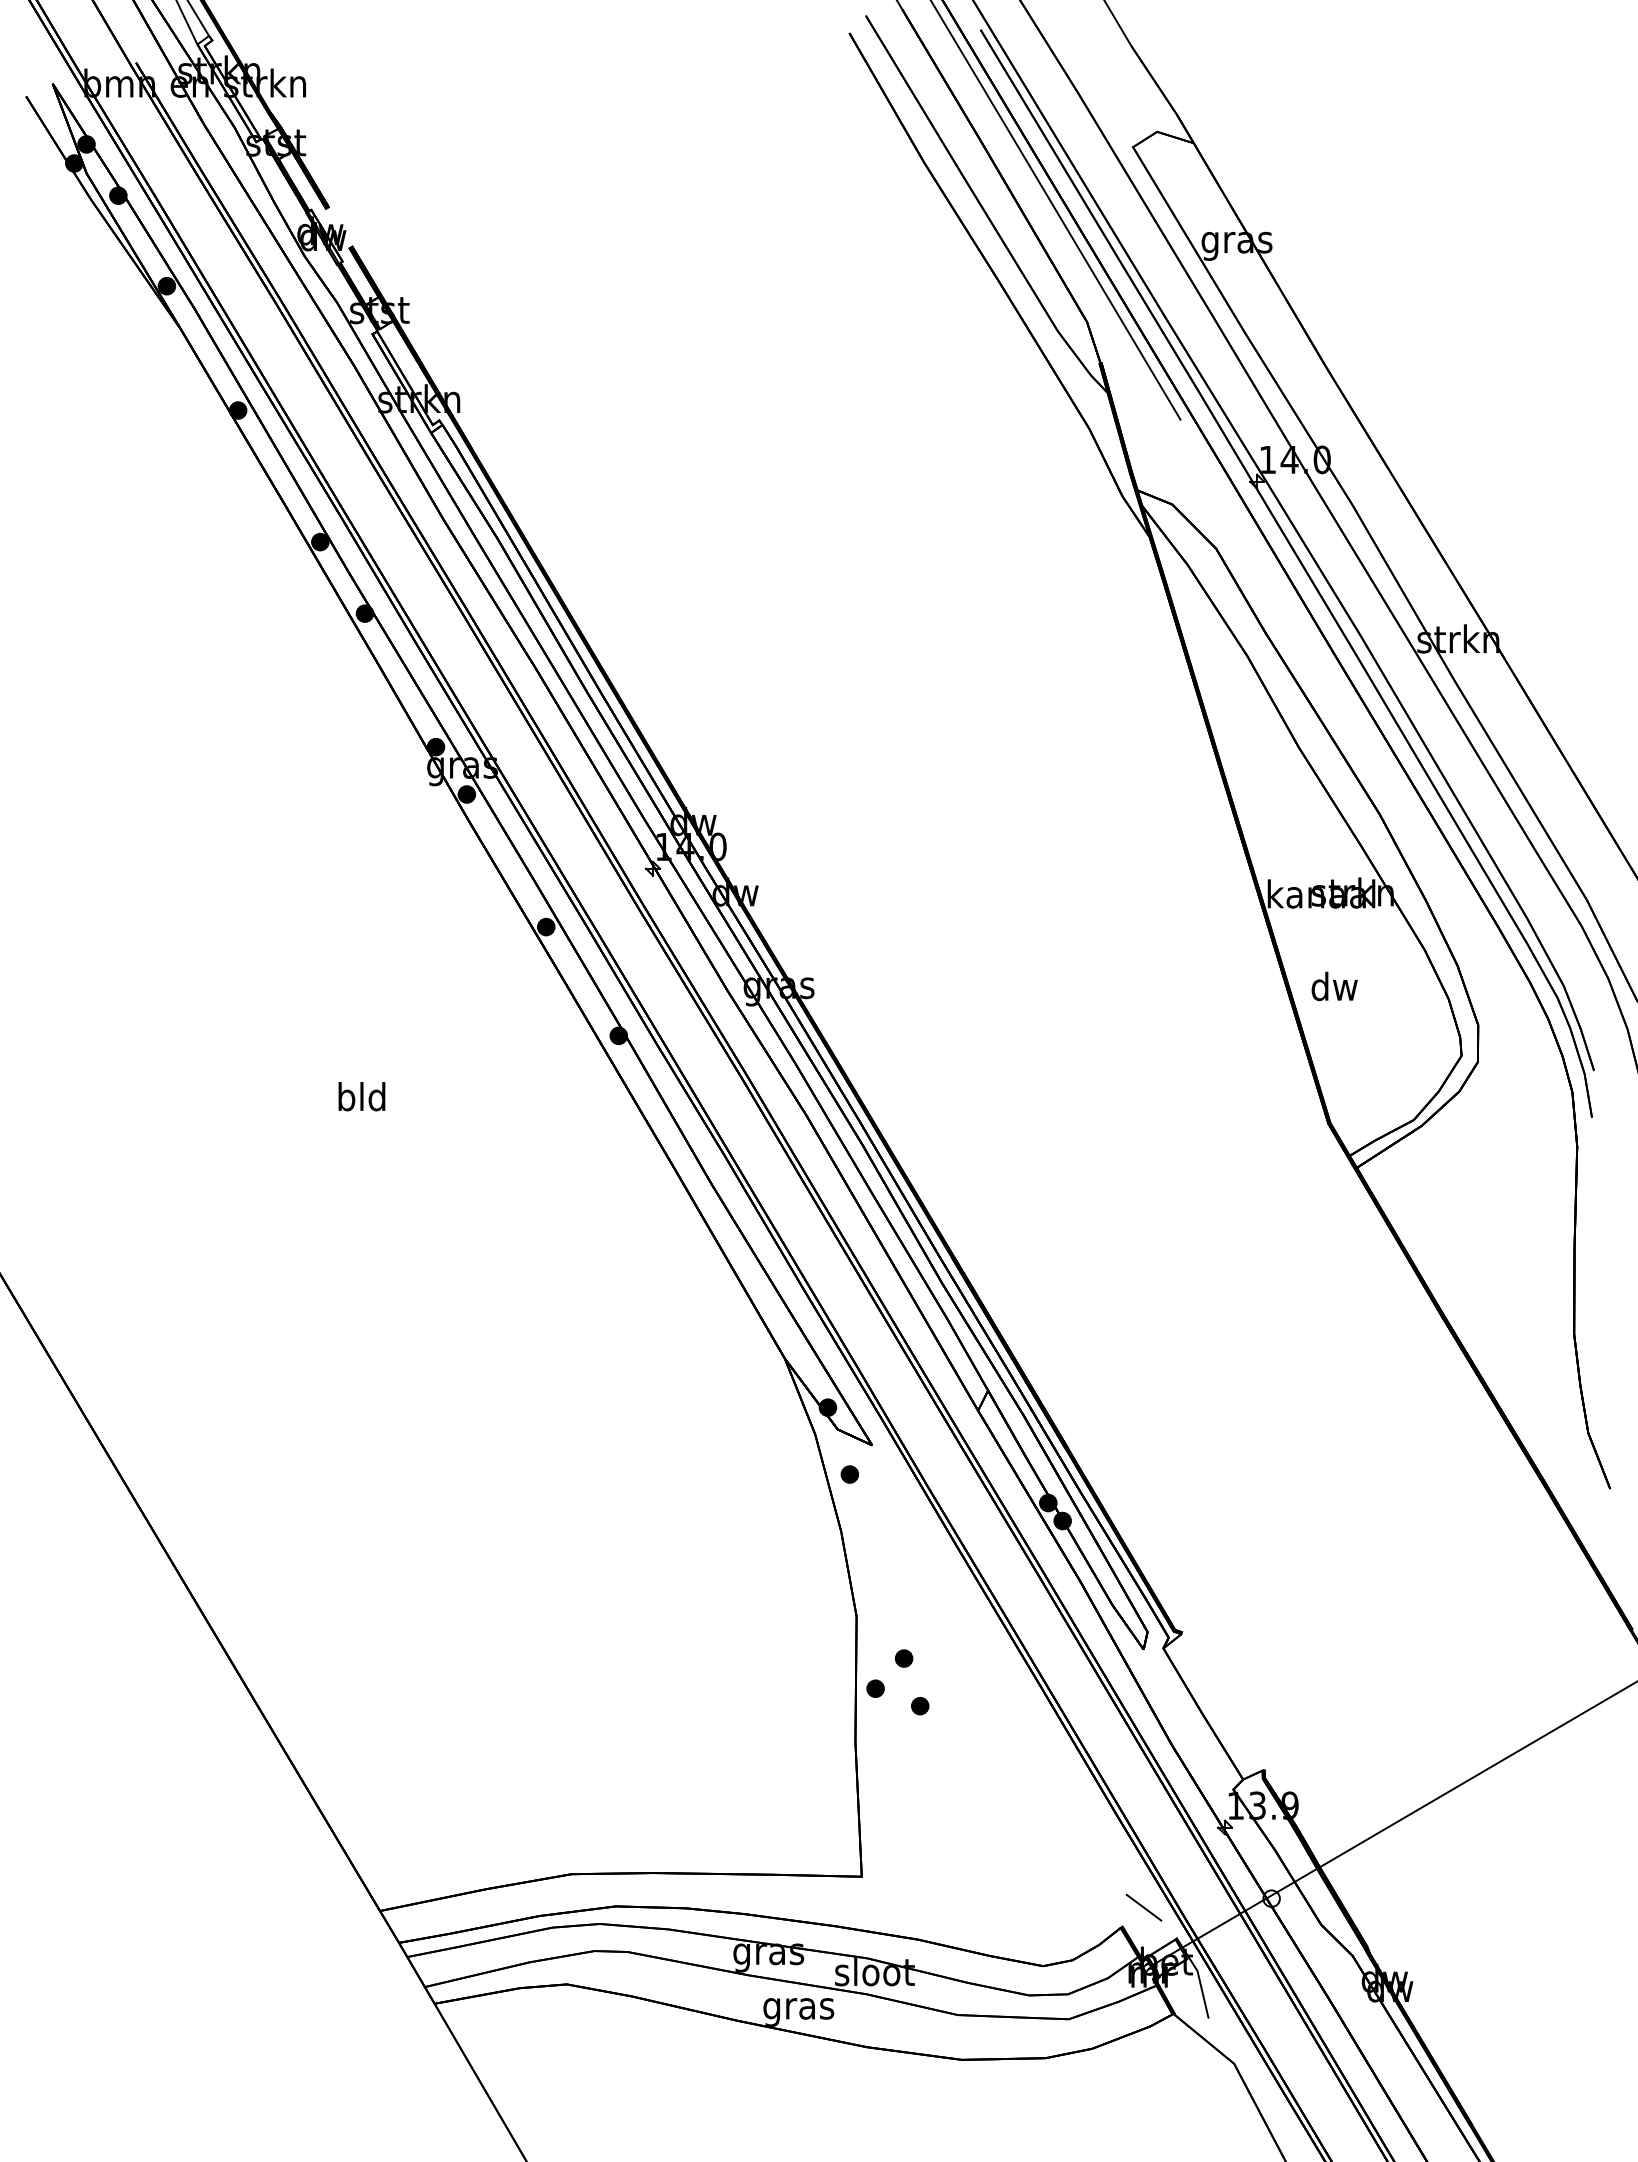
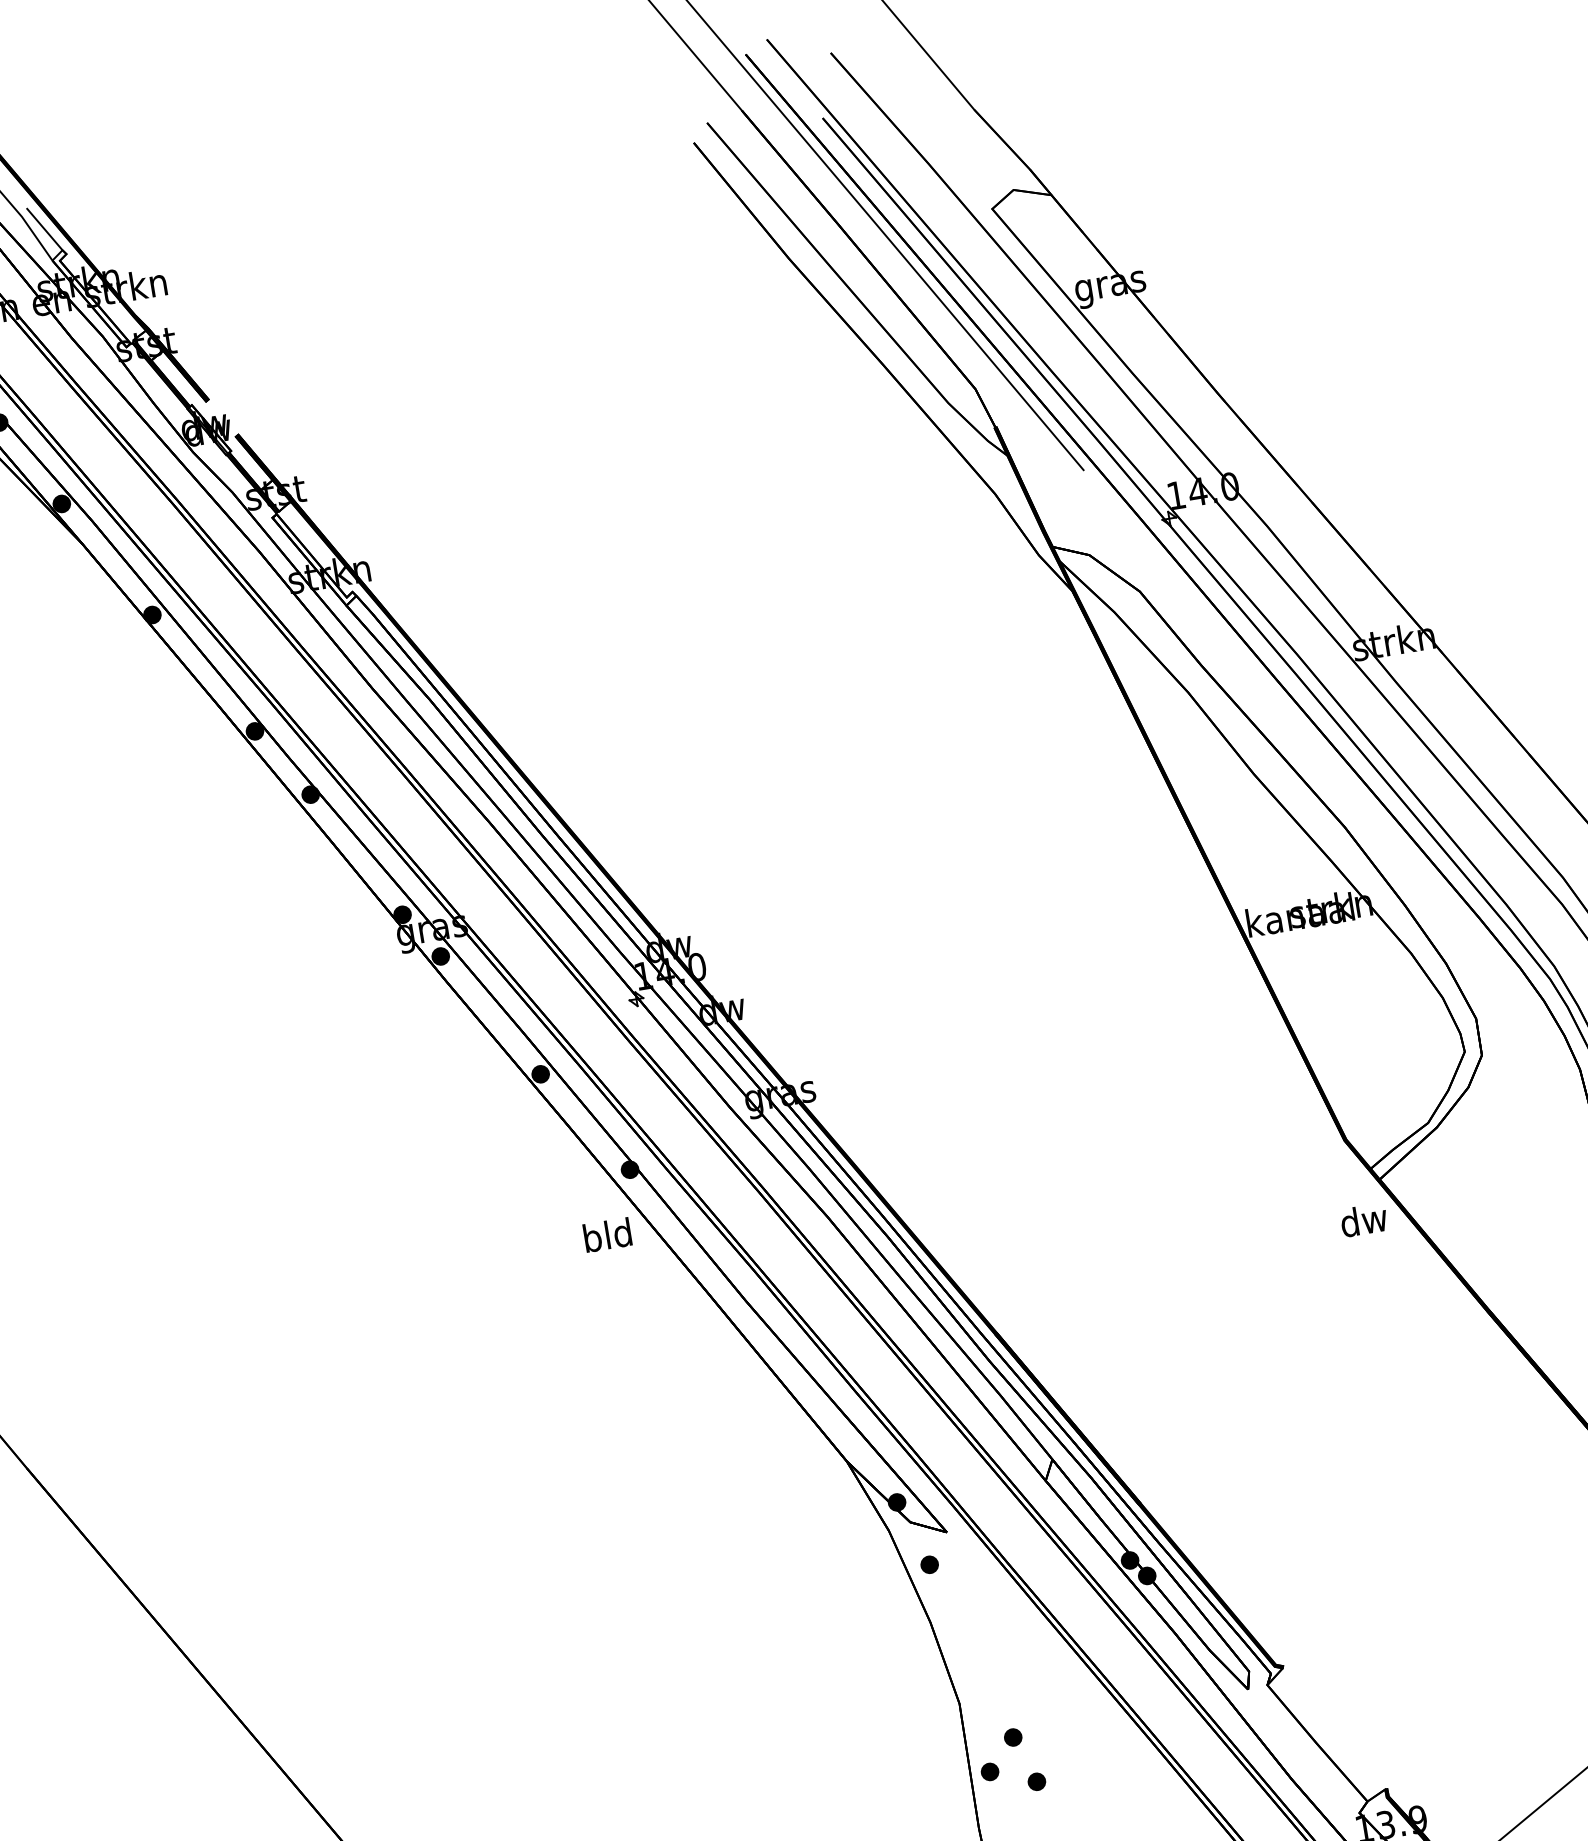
text: (1334, 986) -> (1363, 1220), moved
text: (361, 1096) -> (607, 1235), moved

